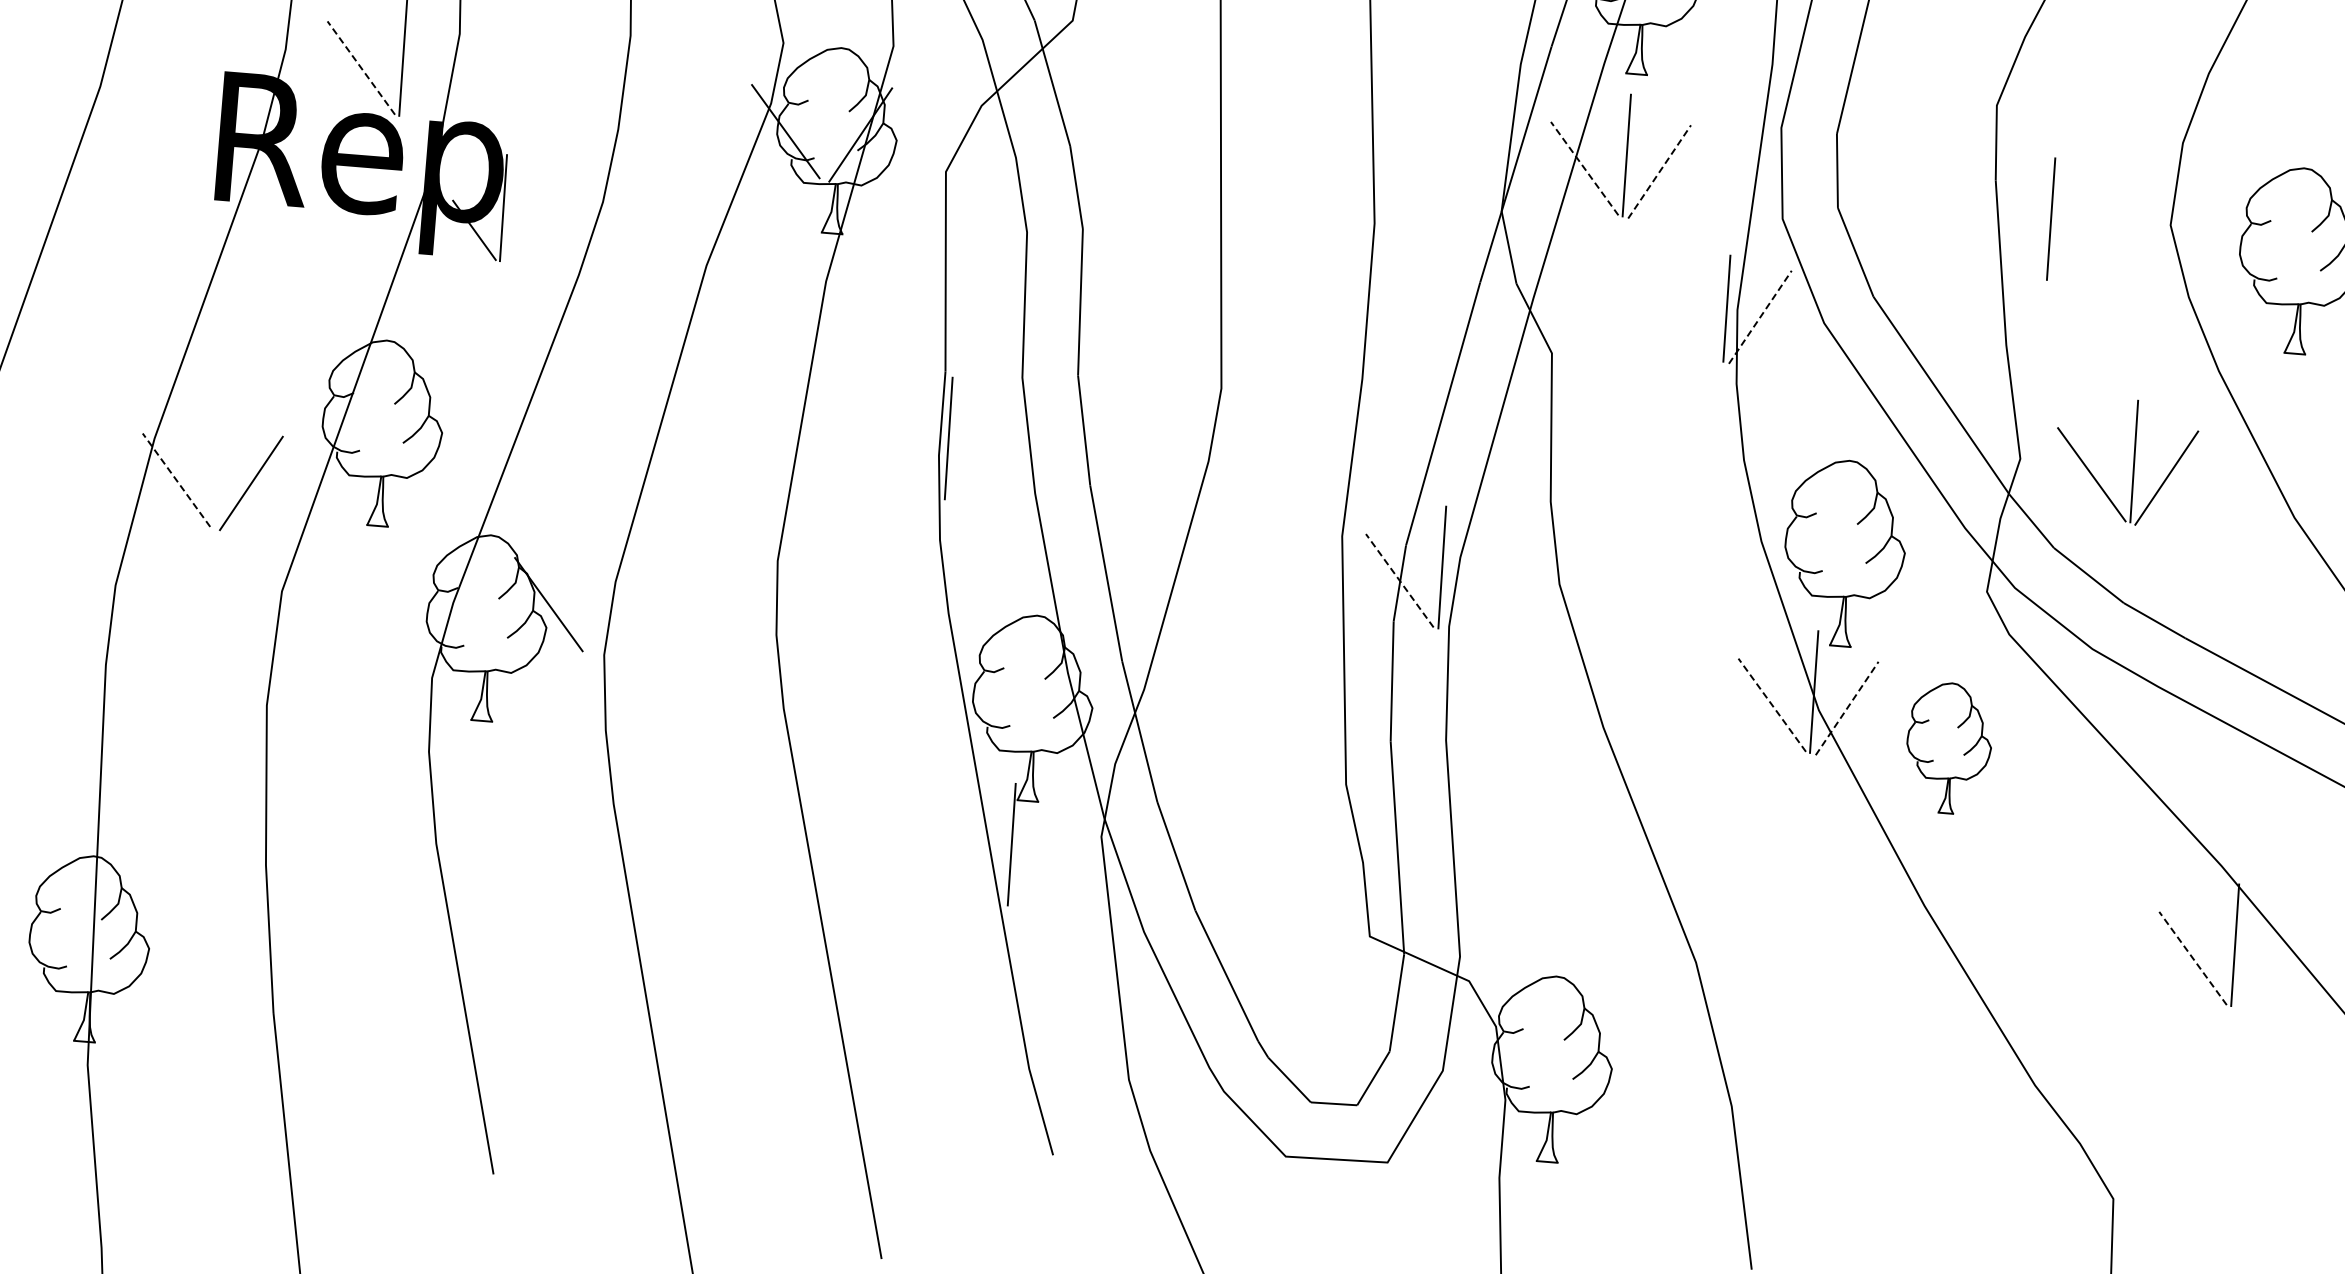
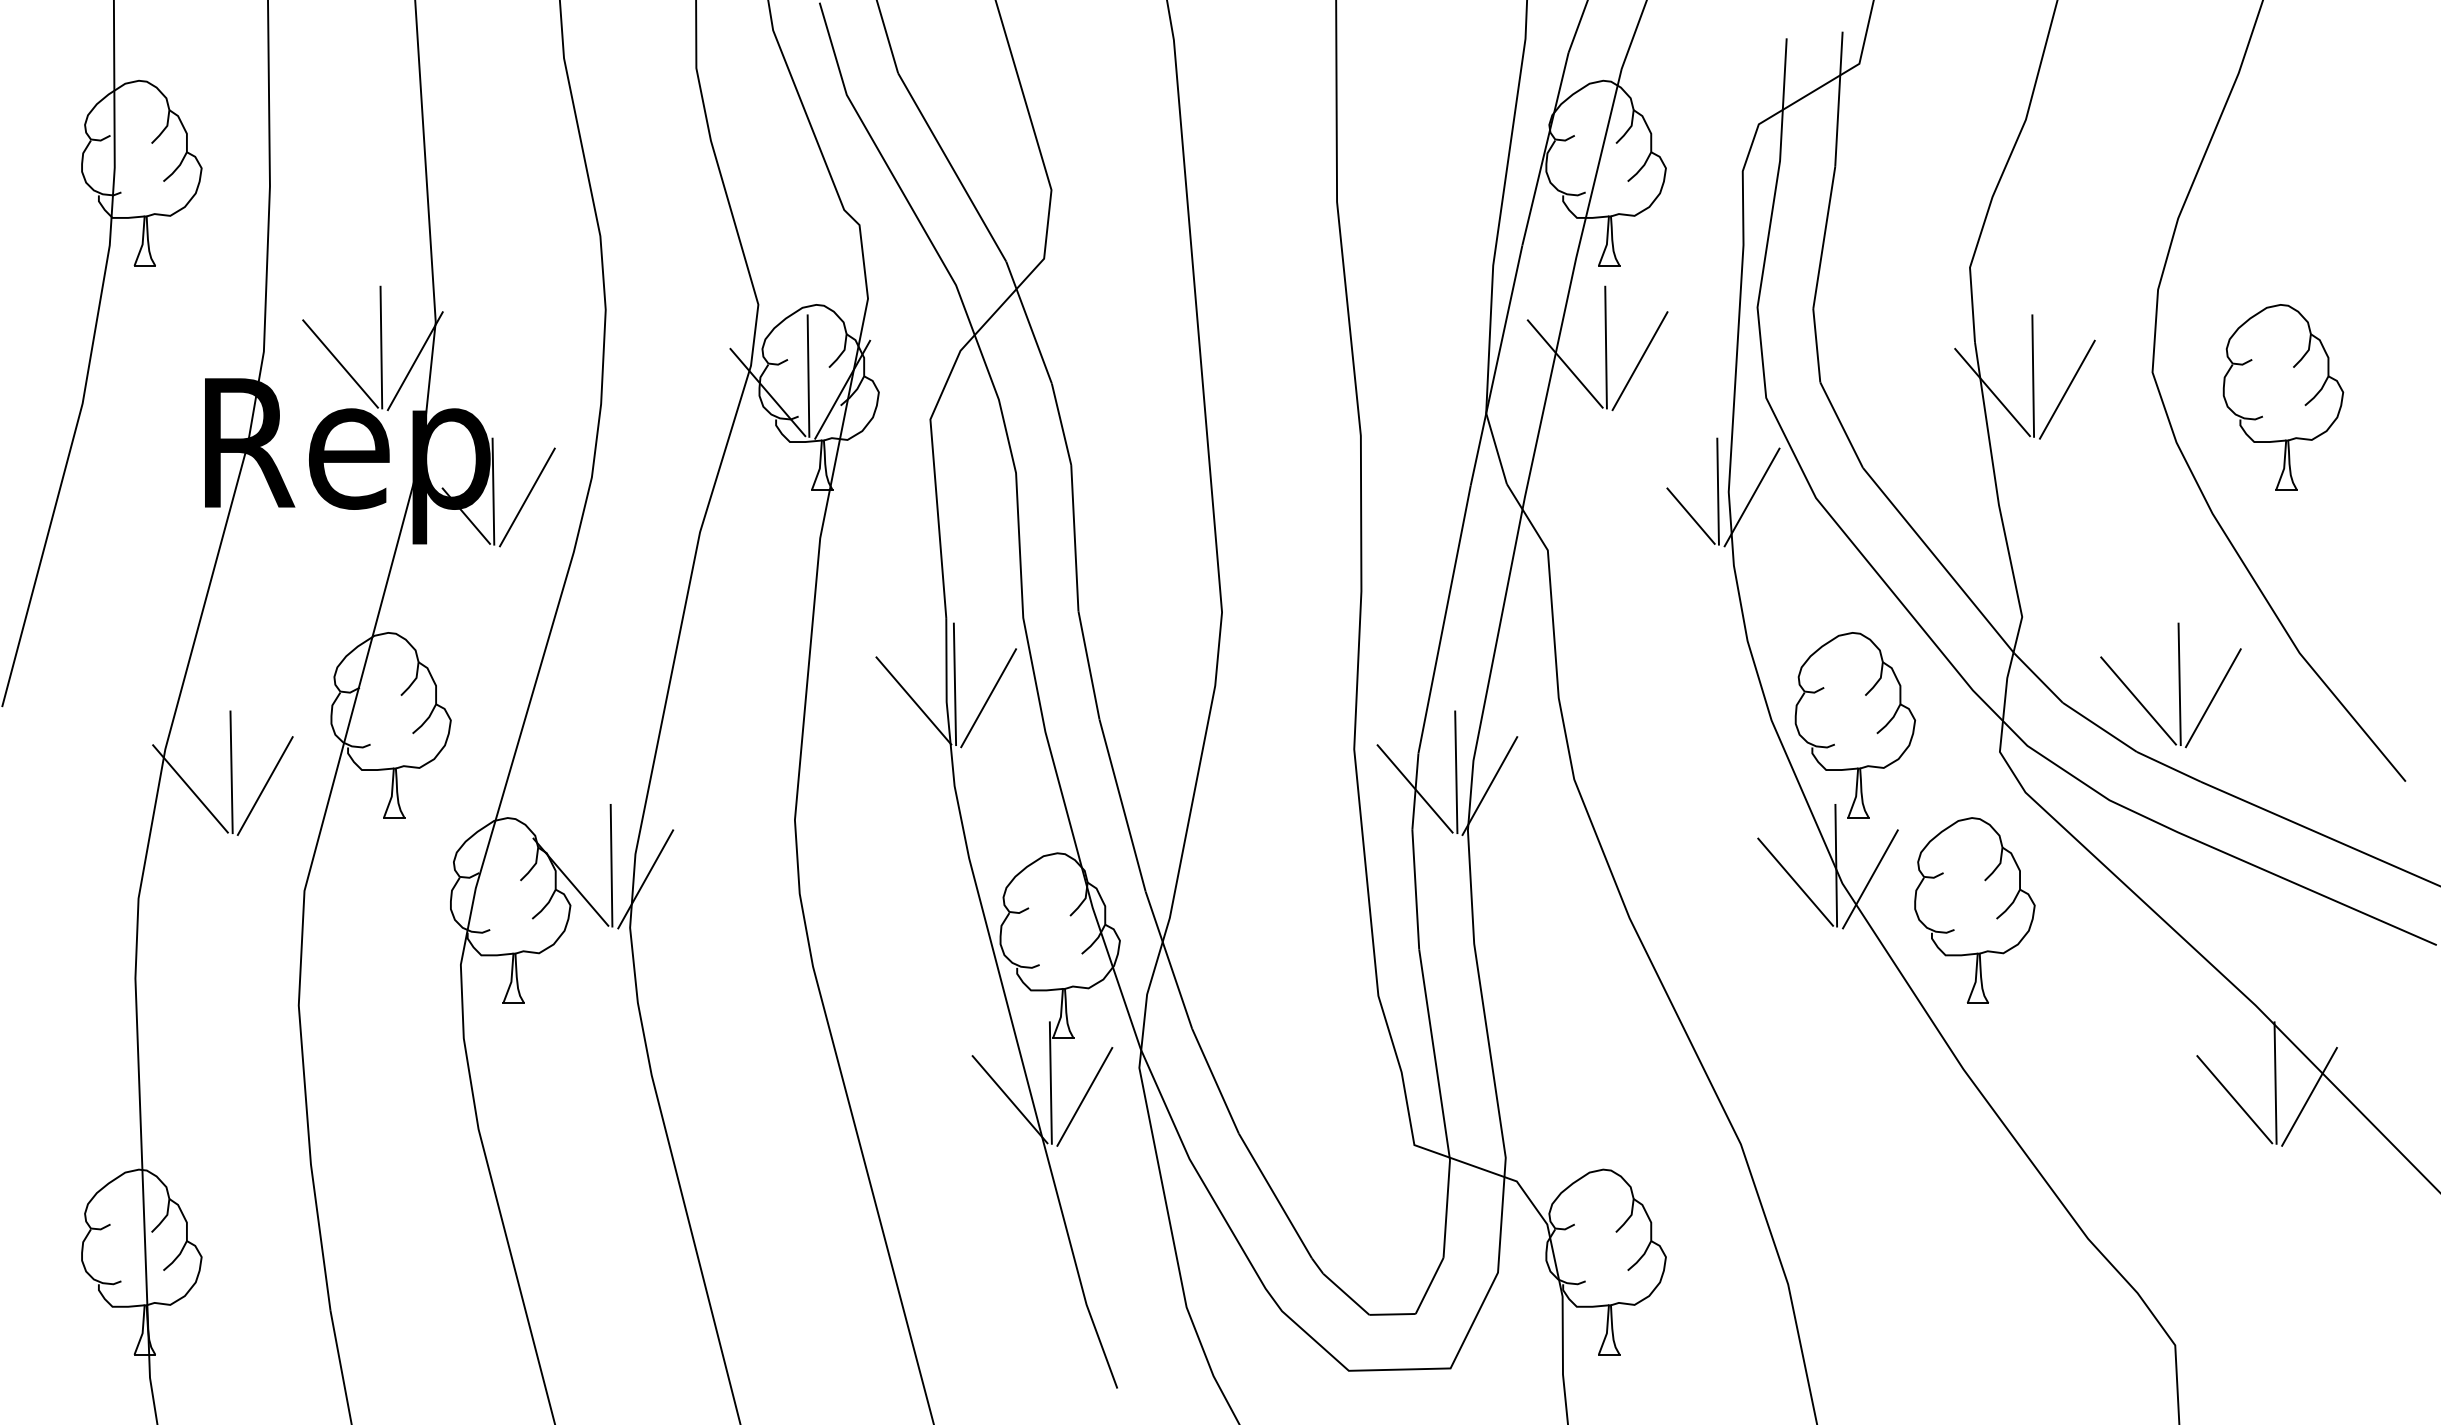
line: (361, 67) -> (340, 363), dashed -> solid
line: (435, 71) -> (414, 361), added
line: (827, 117) -> (808, 375), added
line: (1583, 168) -> (1564, 363), dashed -> solid
line: (1660, 171) -> (1640, 360), dashed -> solid
line: (536, 216) -> (526, 497), added
line: (2009, 232) -> (1992, 392), added
line: (2083, 235) -> (2066, 389), added
line: (1760, 317) -> (1752, 497), dashed -> solid
line: (1697, 330) -> (1690, 515), added
line: (905, 451) -> (913, 700), added
line: (981, 455) -> (988, 698), added
part: (2132, 462) -> (2178, 685), moved
line: (218, 467) -> (231, 772), added
line: (176, 479) -> (190, 788), dashed -> solid
line: (1400, 580) -> (1415, 788), dashed -> solid
line: (1474, 583) -> (1489, 785), added
line: (590, 591) -> (611, 865), added
line: (623, 608) -> (645, 879), added
line: (1772, 704) -> (1795, 881), dashed -> solid
line: (1847, 707) -> (1870, 878), dashed -> solid
part: (1948, 748) -> (1974, 910), size x1.43
line: (969, 857) -> (1009, 1099), added
line: (1044, 860) -> (1084, 1096), added
line: (2192, 958) -> (2234, 1099), dashed -> solid
line: (2267, 961) -> (2309, 1096), added

